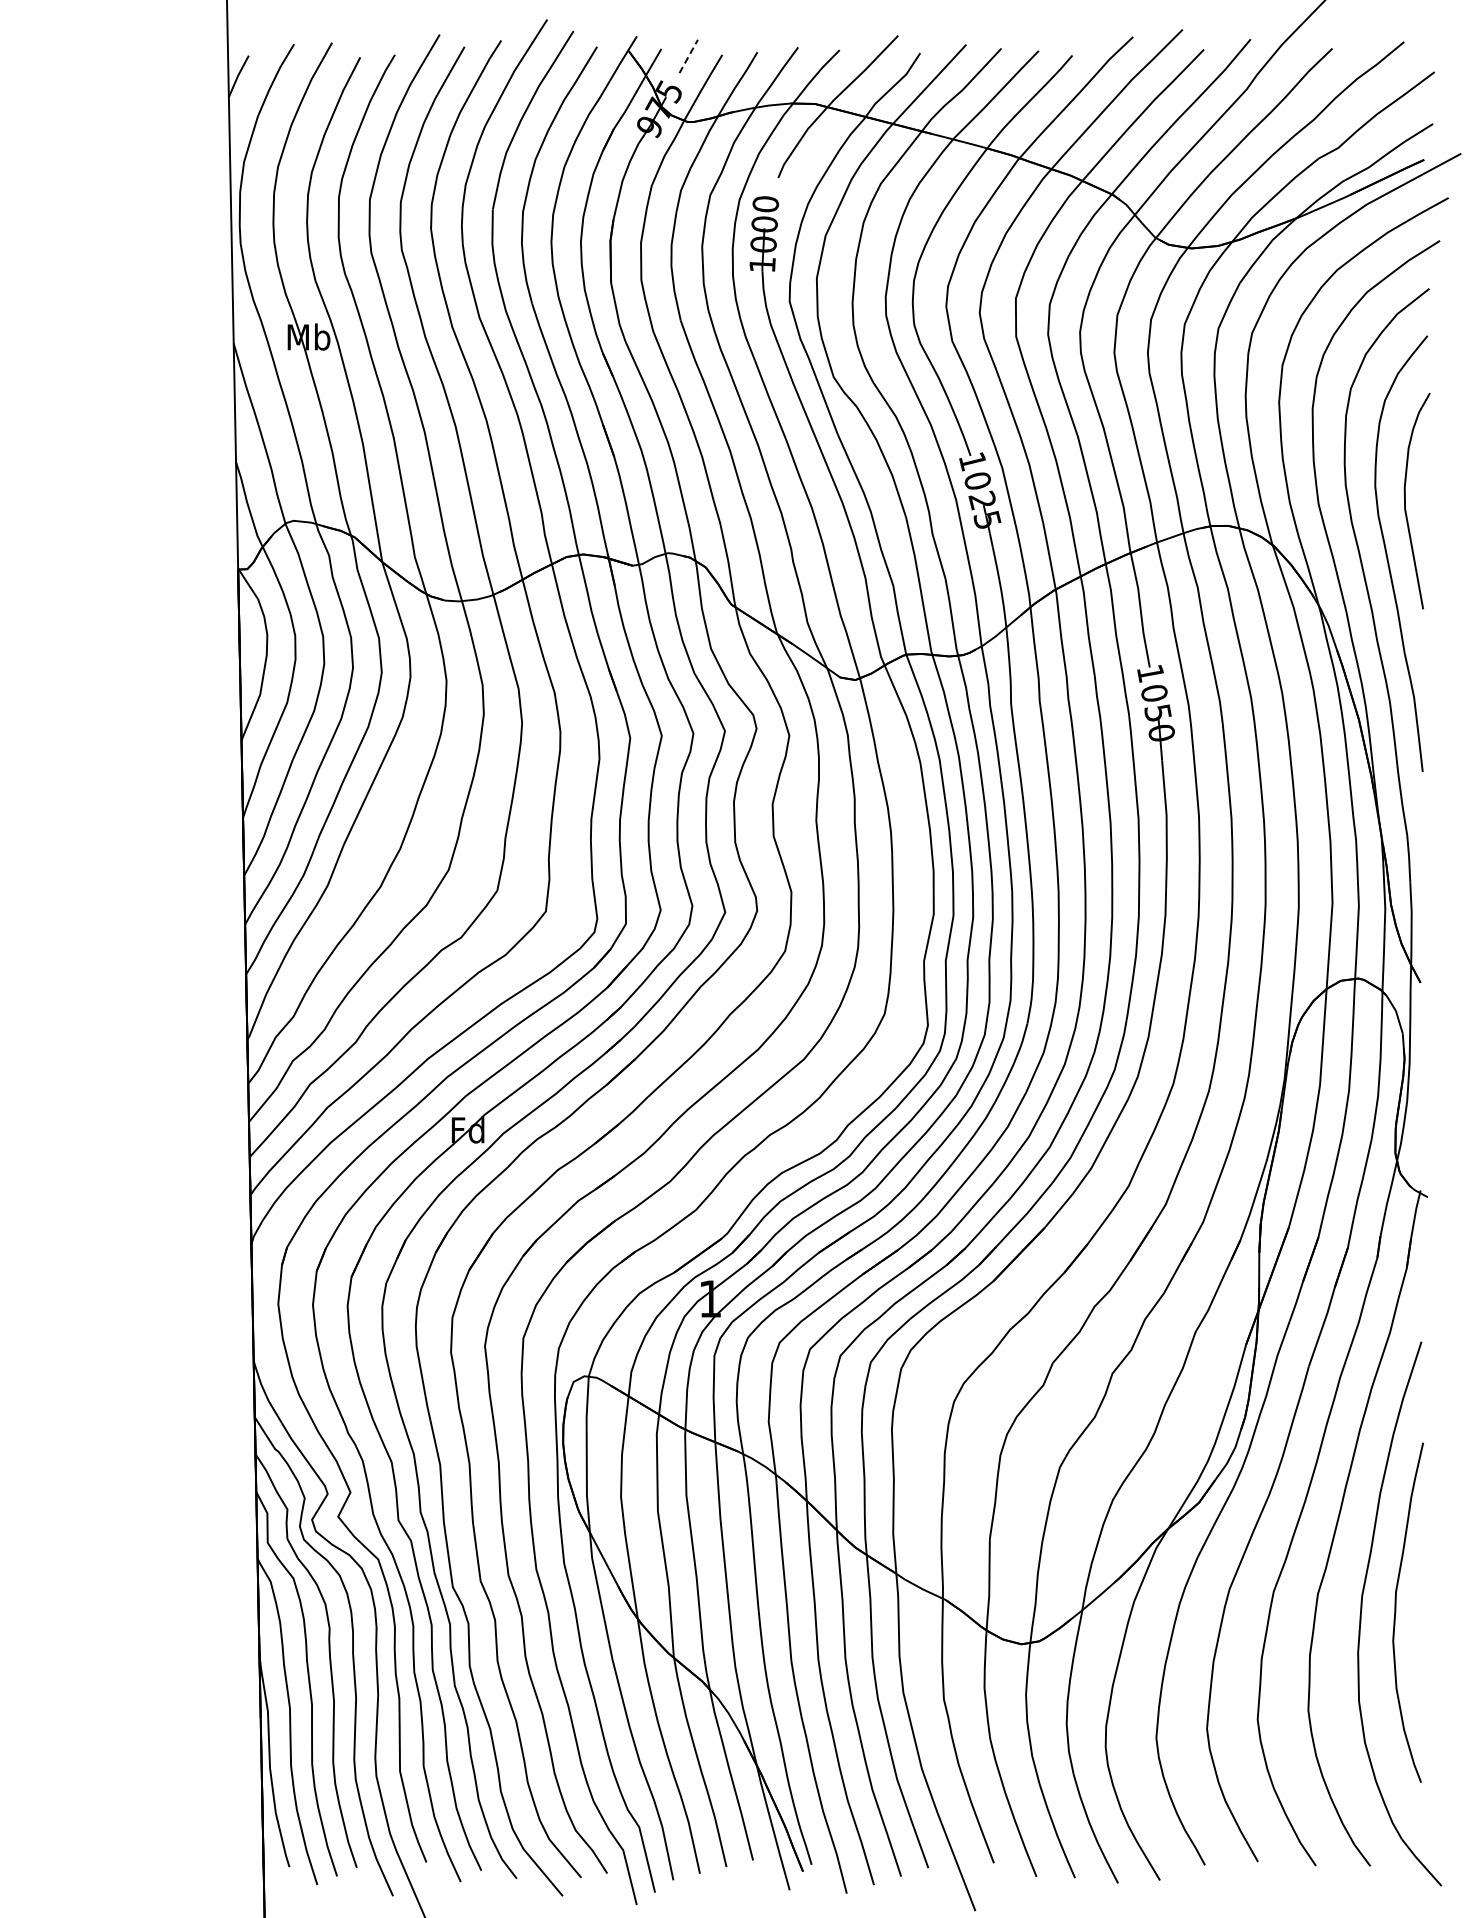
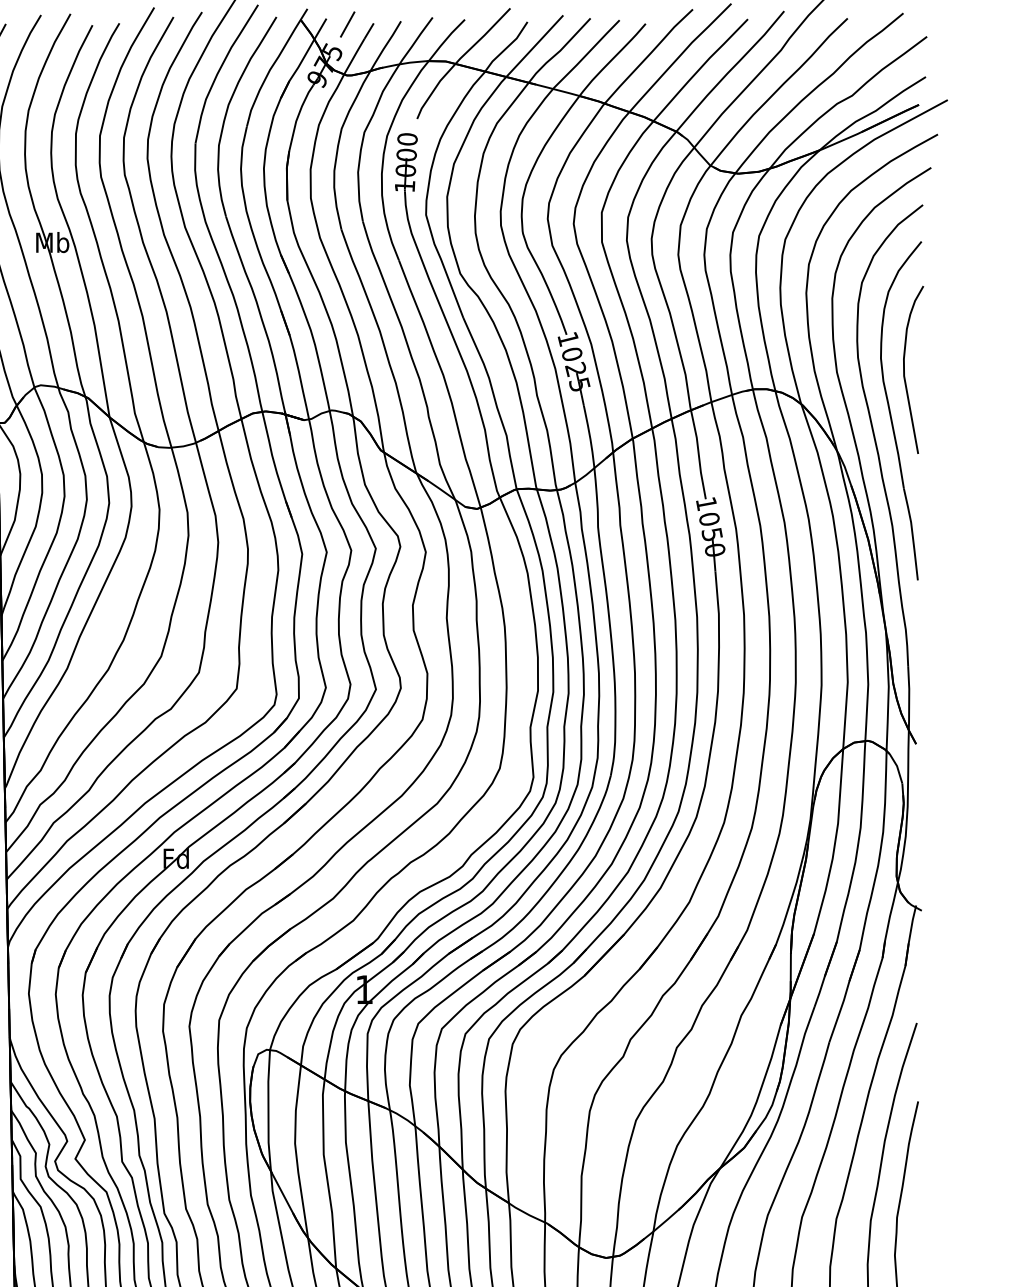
line: (688, 56) -> (347, 24), dashed -> solid

